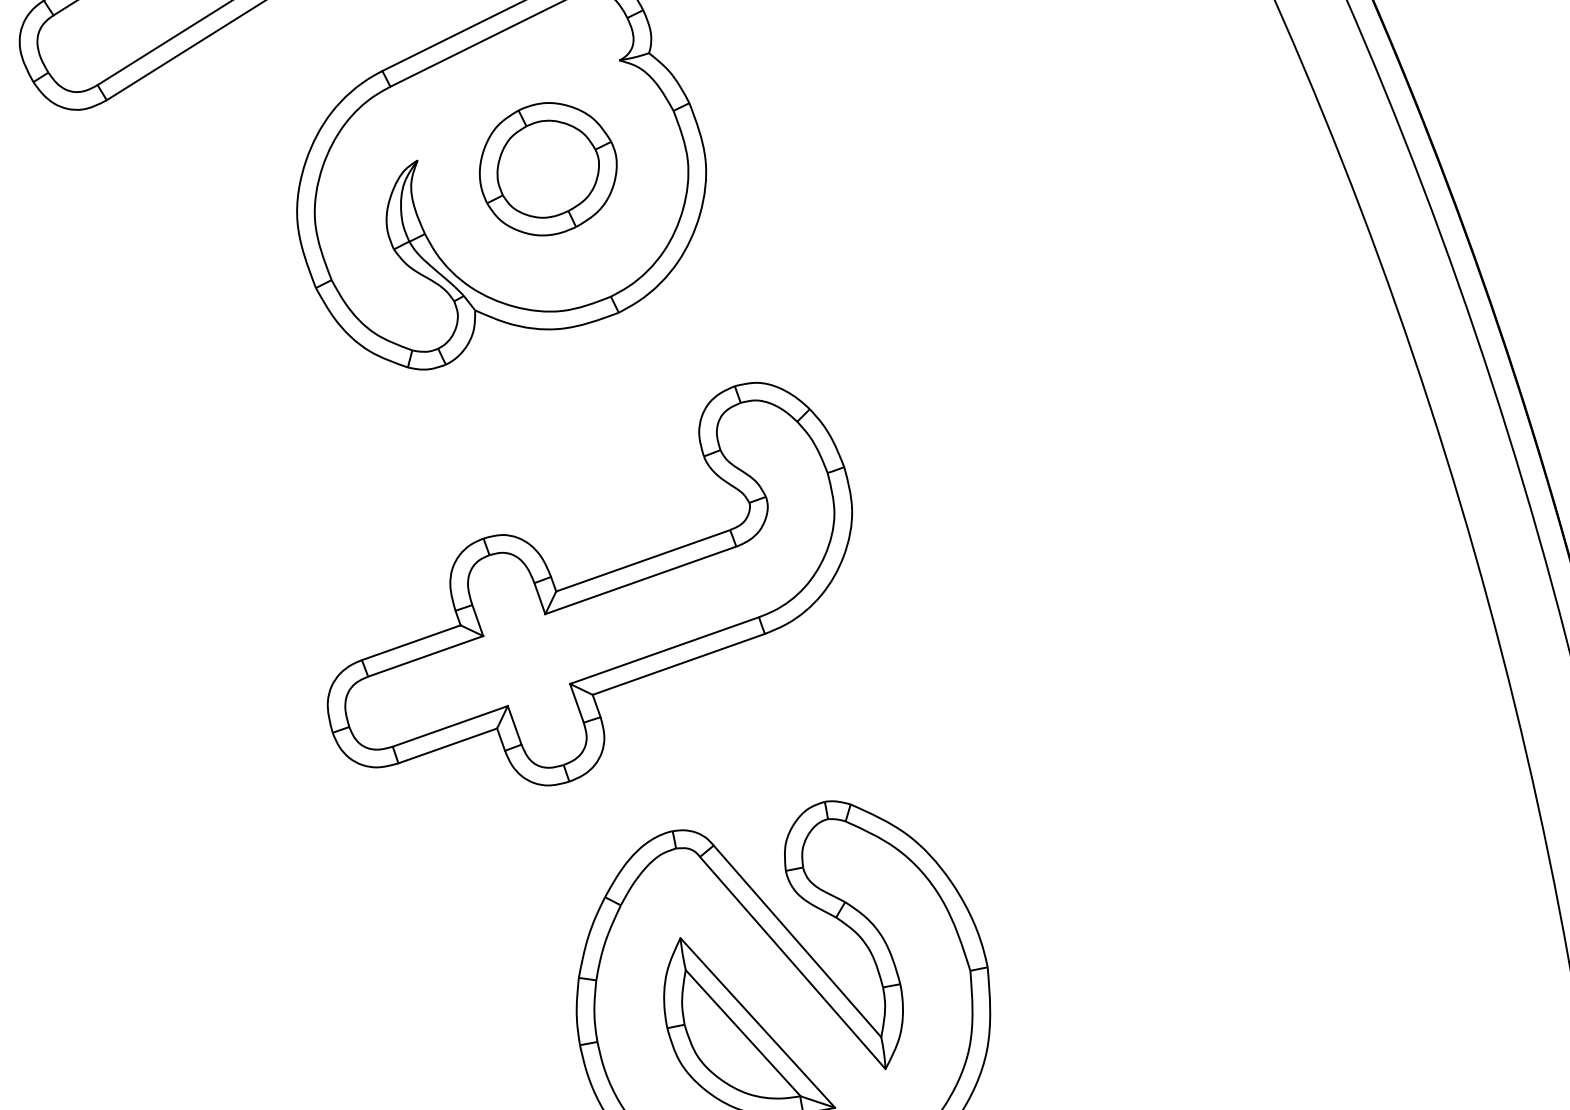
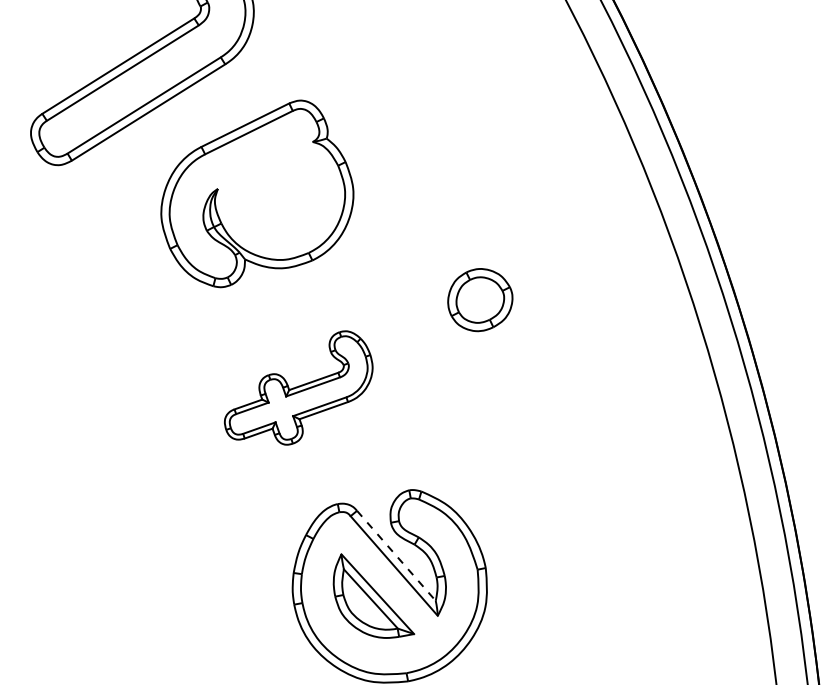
part: (548, 170) -> (480, 300), moved
part: (589, 583) -> (298, 387), size x0.6
line: (797, 940) -> (396, 555), solid -> dashed

